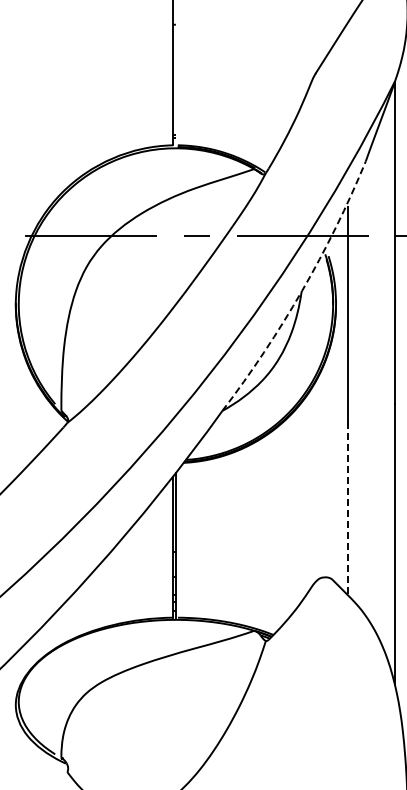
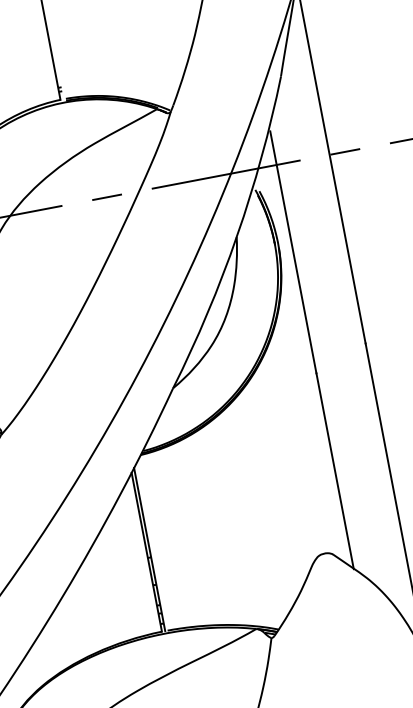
arc: (302, 290) -> (237, 235), dashed -> solid
line: (347, 508) -> (334, 471), dashed -> solid

